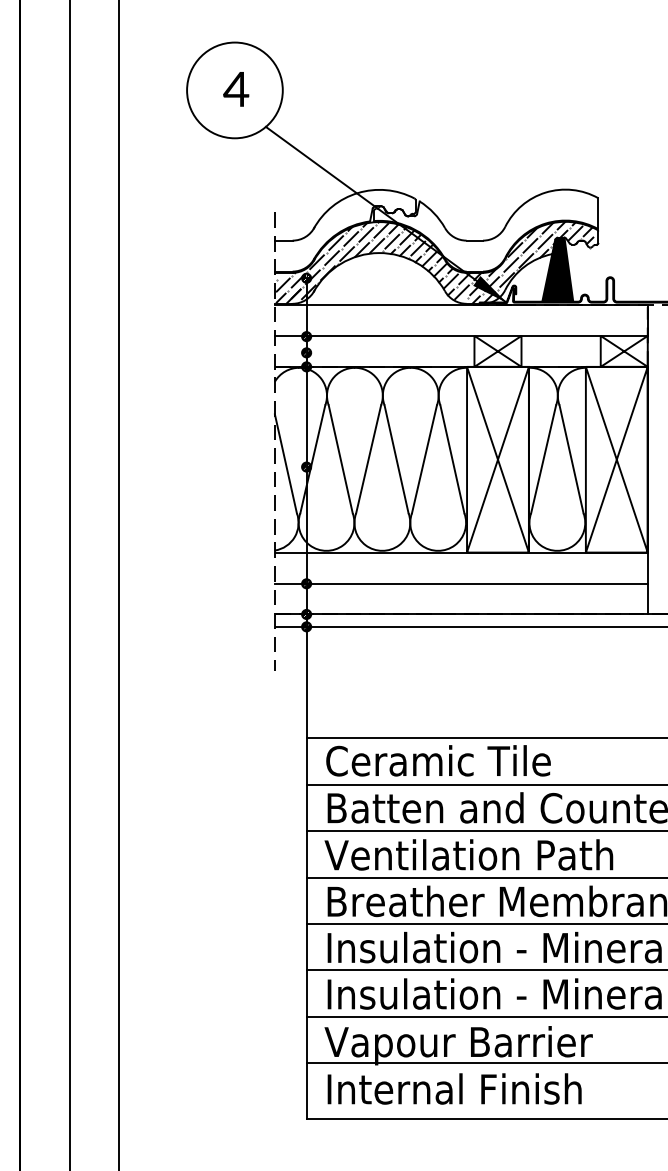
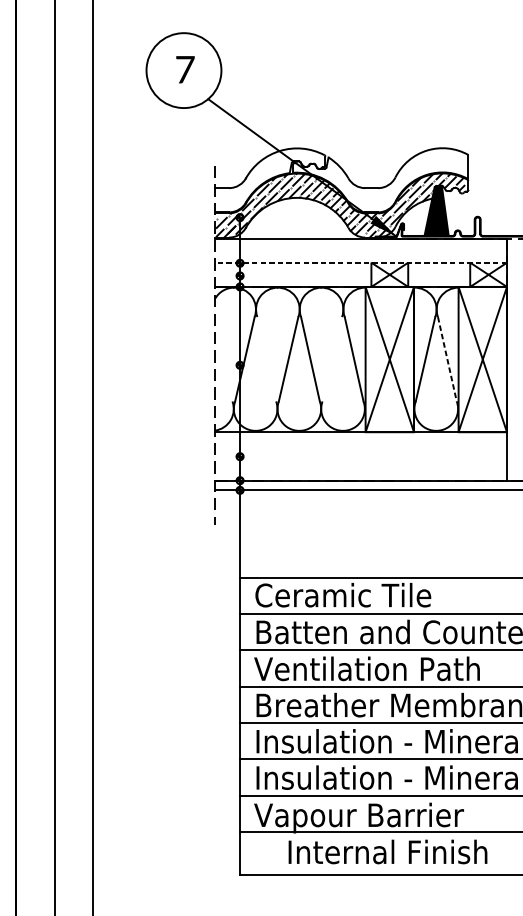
text: (236, 89) -> (185, 69), 4 -> 7
line: (460, 335) -> (360, 262), solid -> dashed
line: (340, 459) -> (266, 359), removed
line: (424, 459) -> (332, 359), removed
line: (571, 459) -> (447, 359), solid -> dashed
line: (285, 463) -> (223, 362), removed
line: (460, 583) -> (360, 456), removed
text: (454, 1088) -> (387, 851), moved

